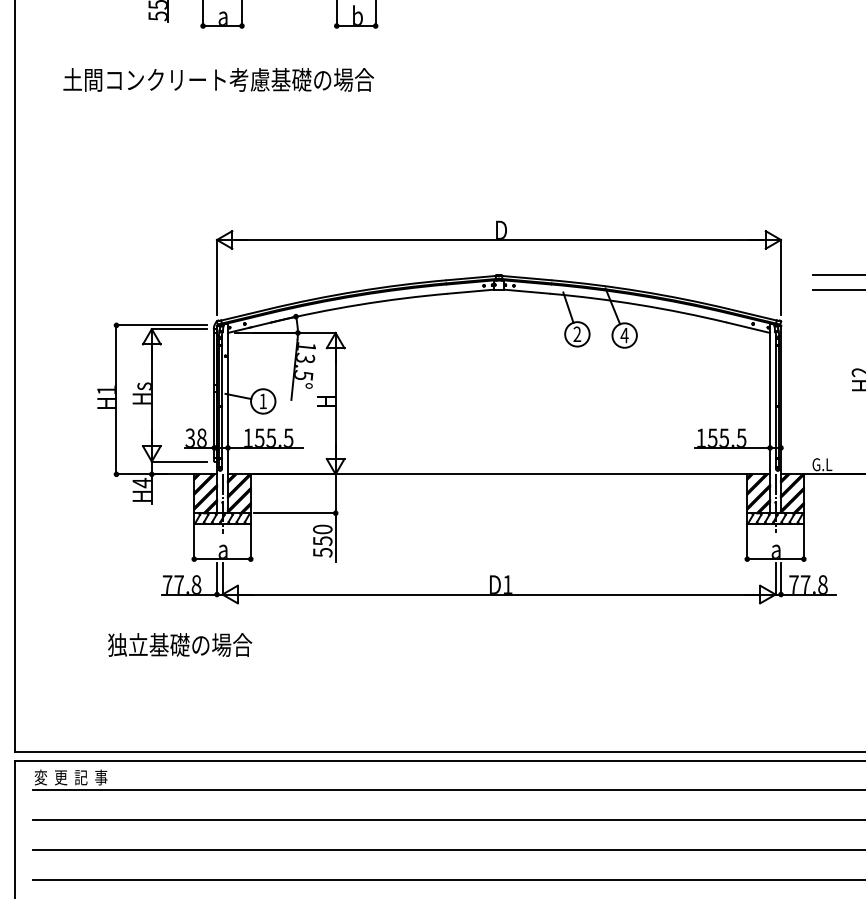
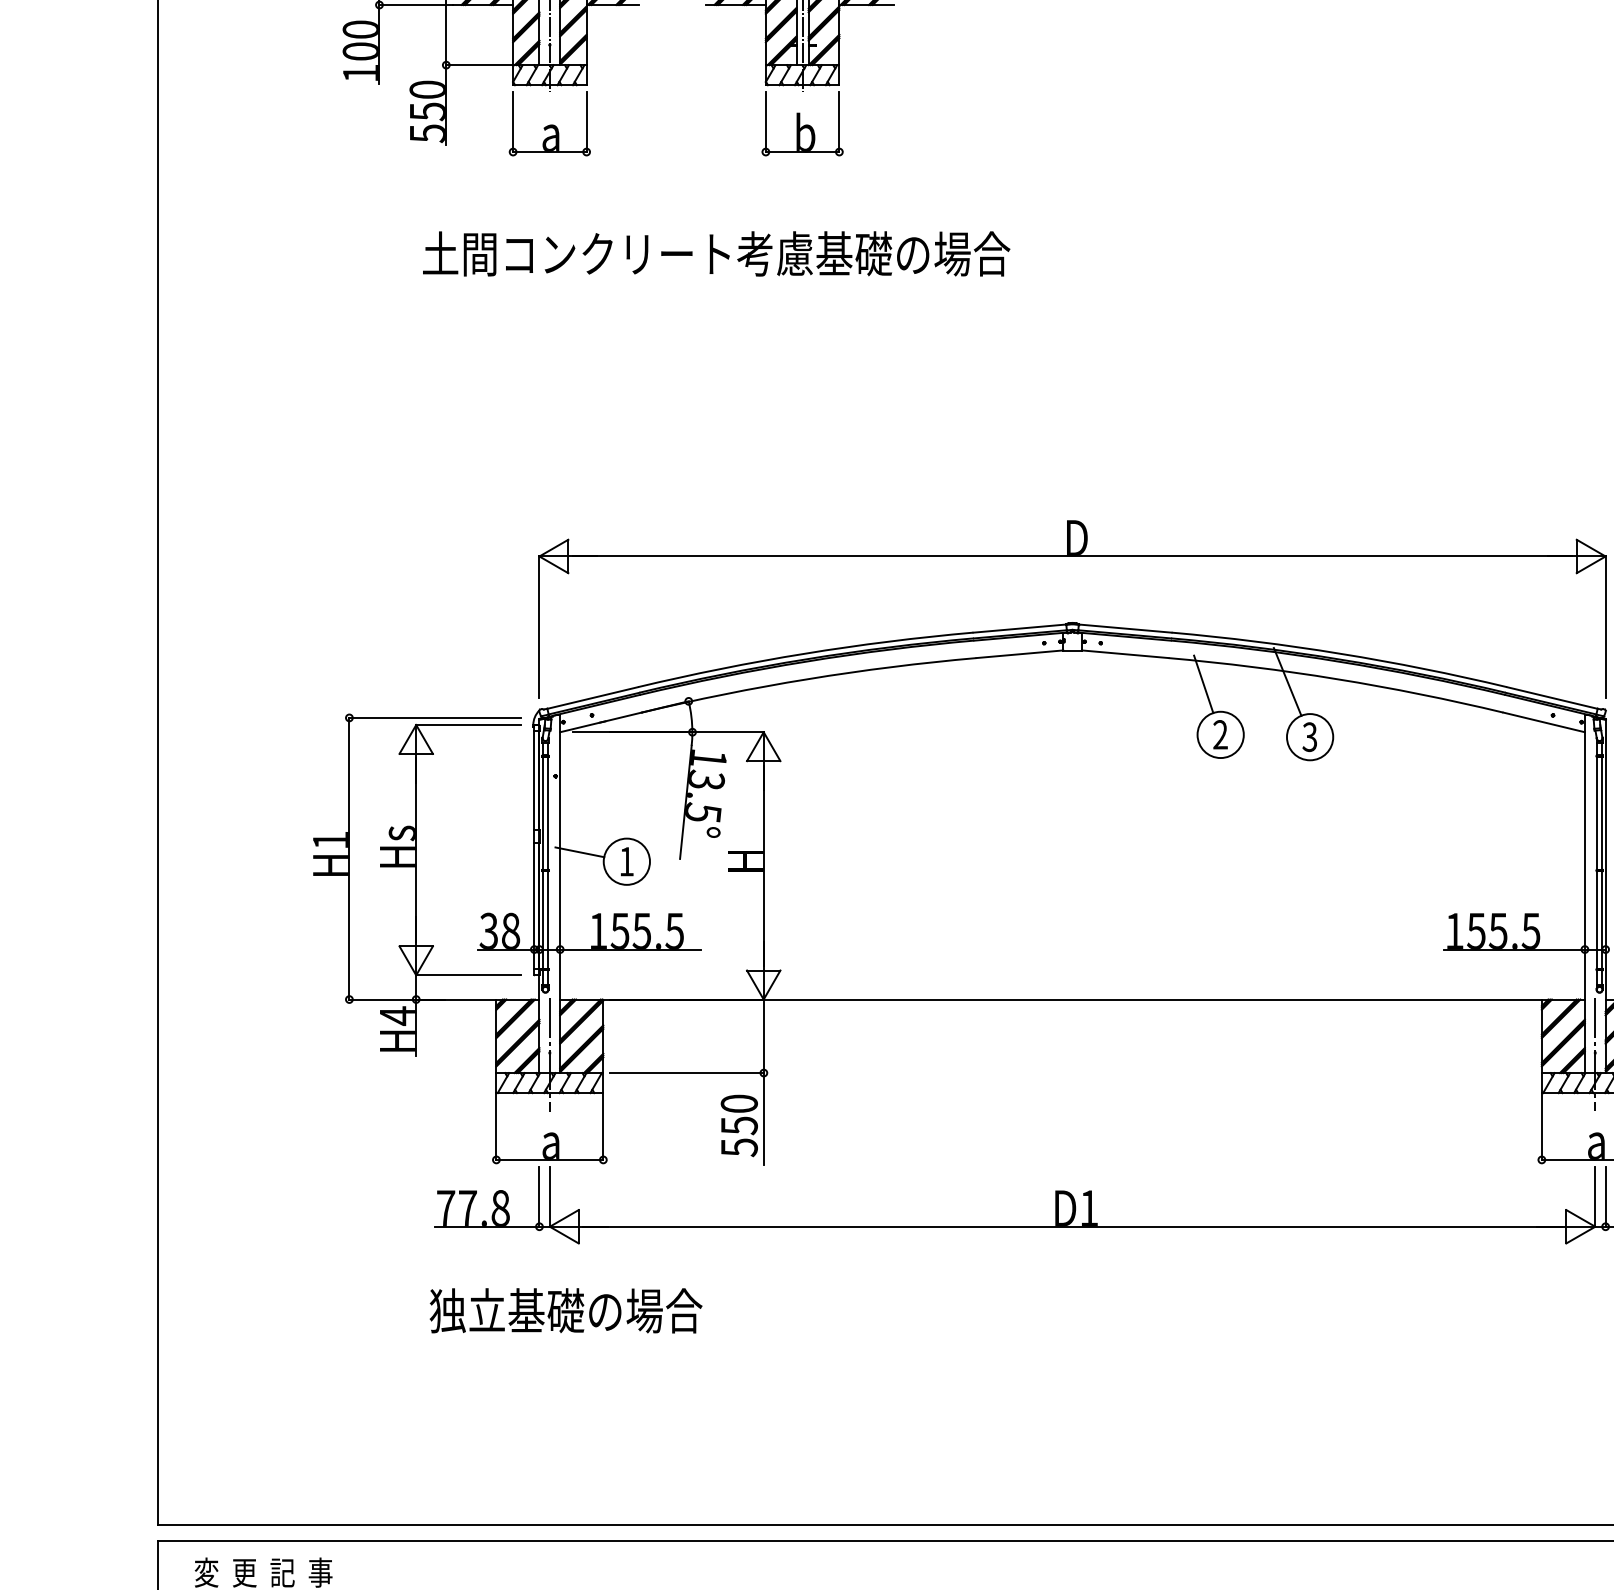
text: (218, 79) -> (716, 253), moved
text: (624, 335) -> (1309, 737), 4 -> 3
text: (180, 644) -> (566, 1309), moved

